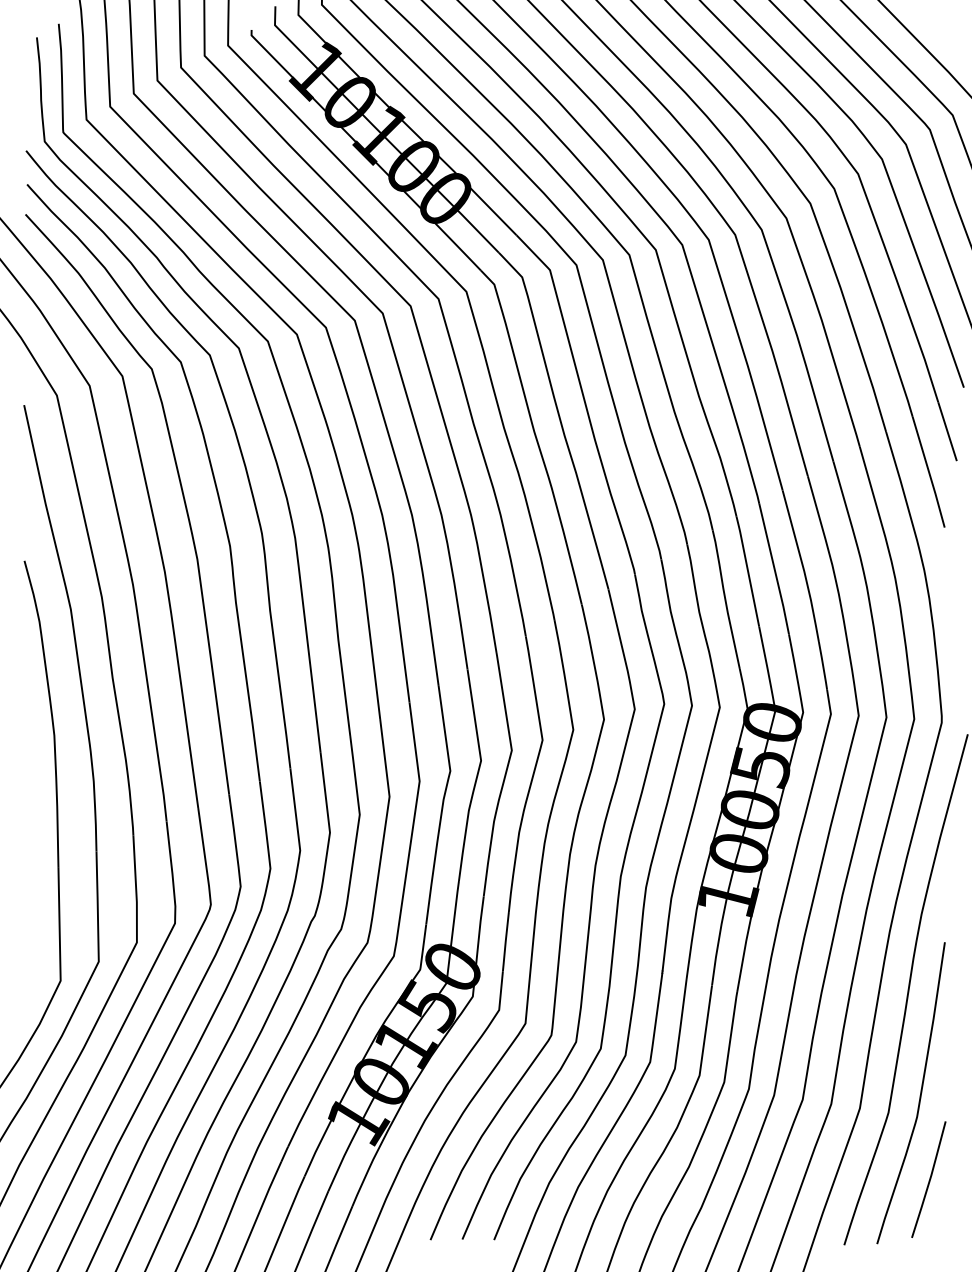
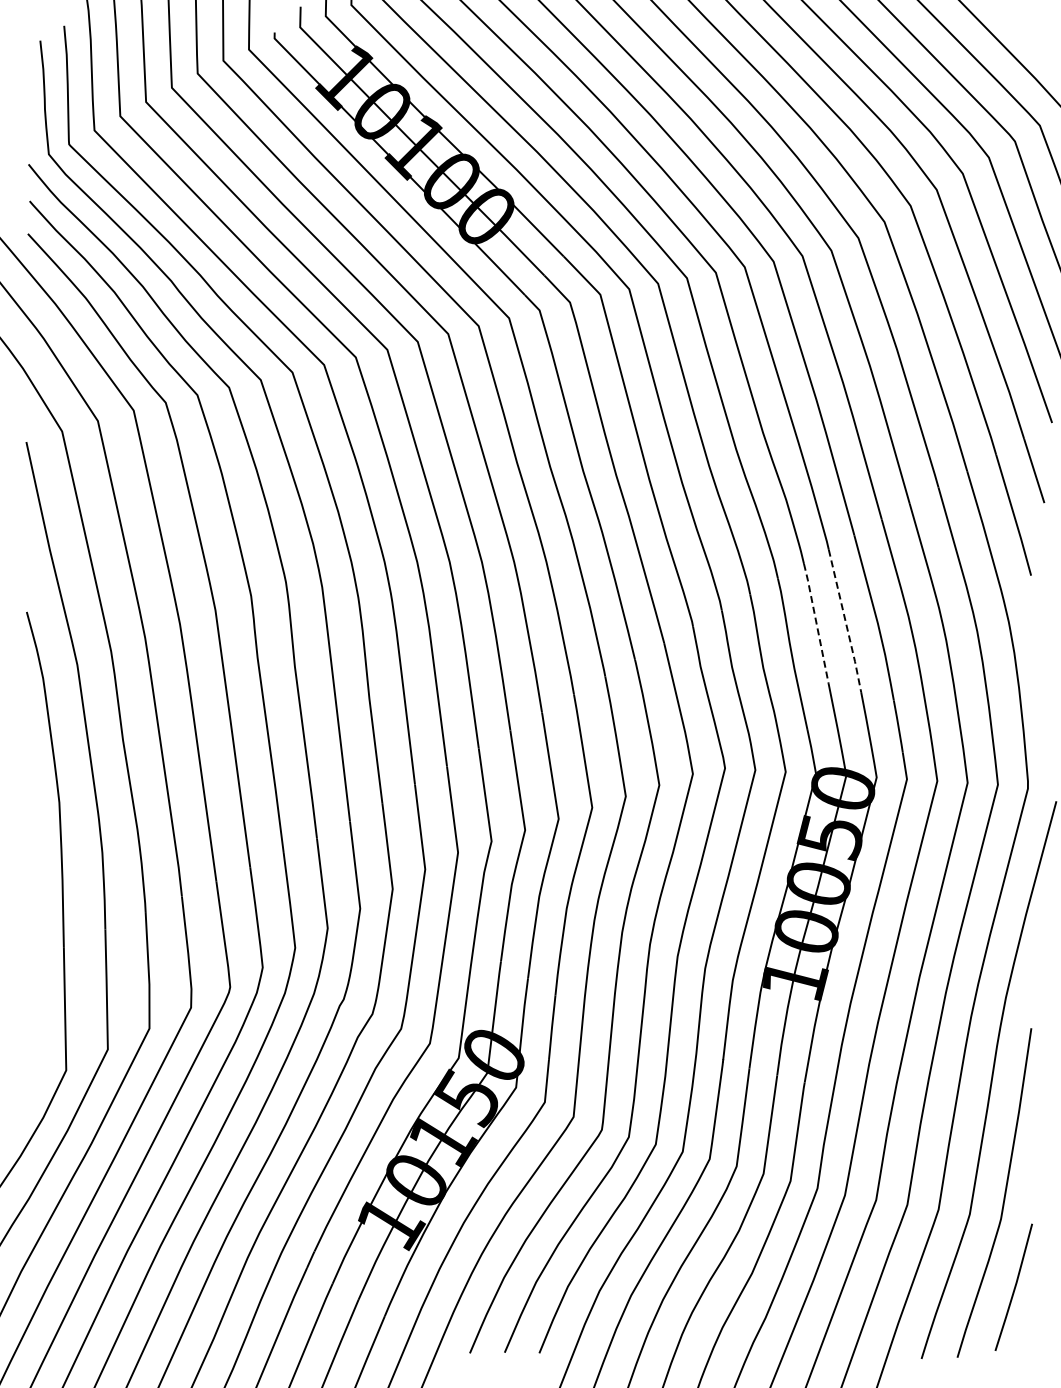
line: (774, 570) -> (845, 622), solid -> dashed
line: (748, 571) -> (816, 623), solid -> dashed

